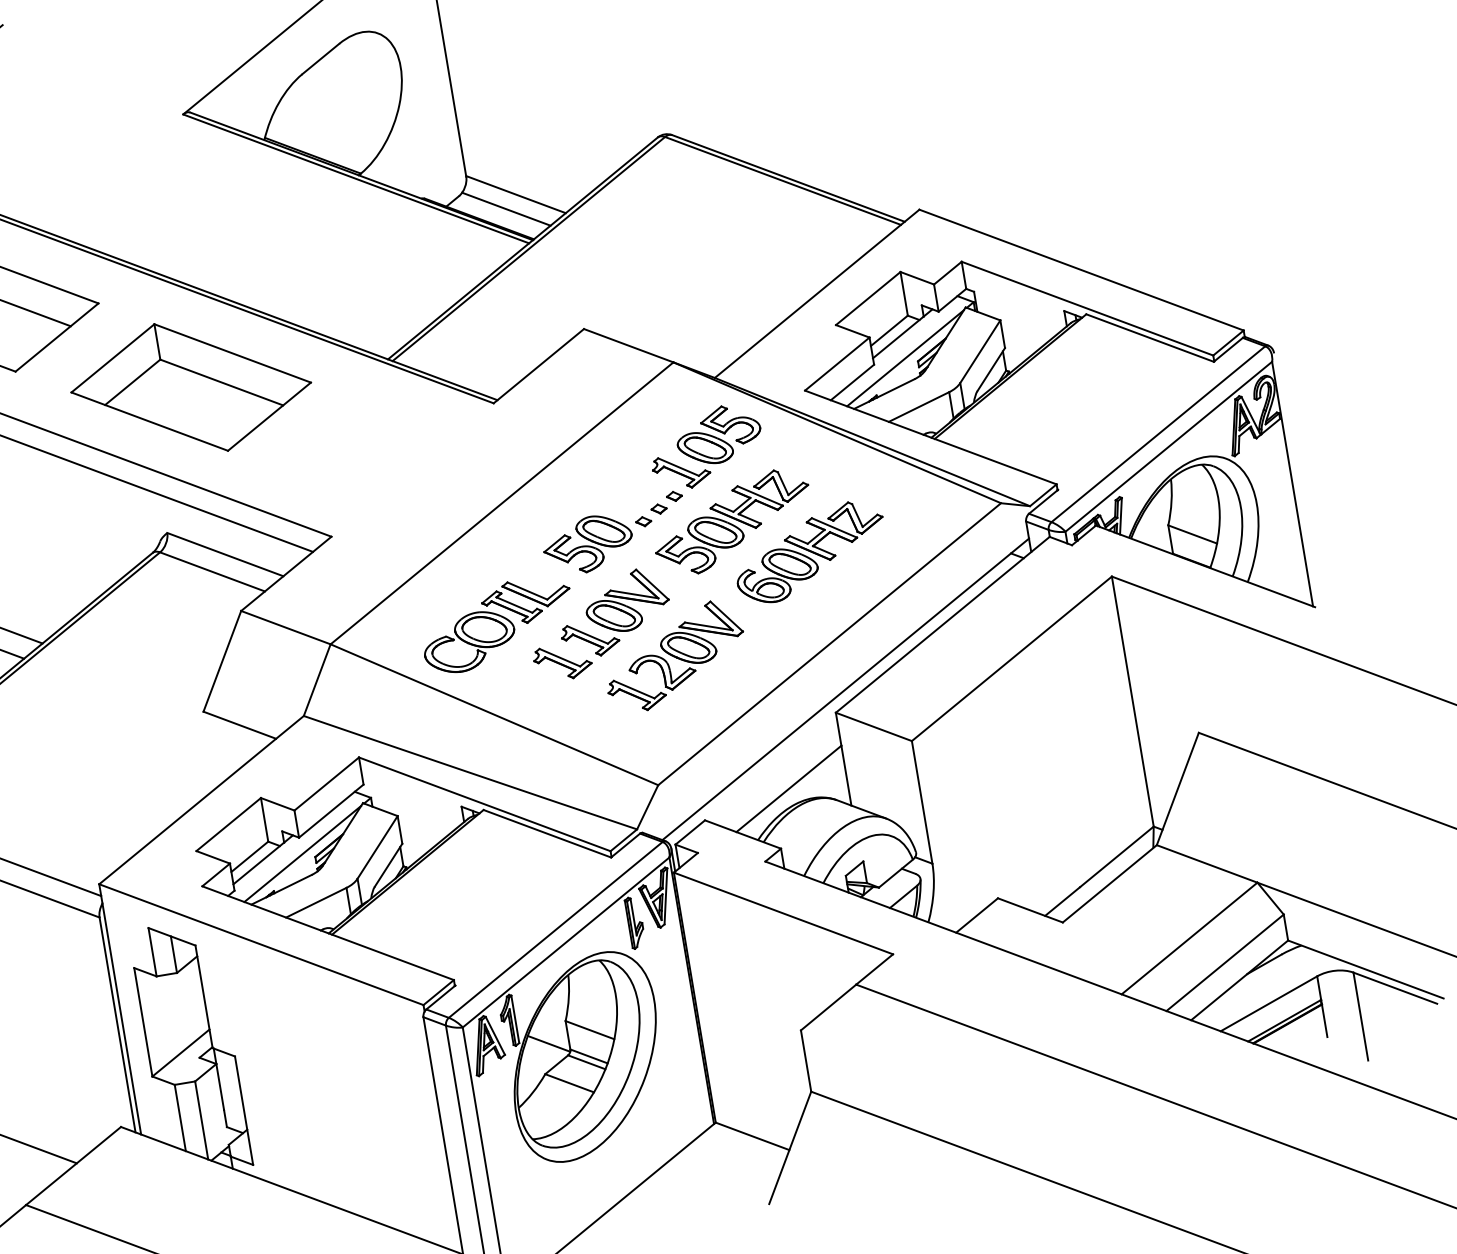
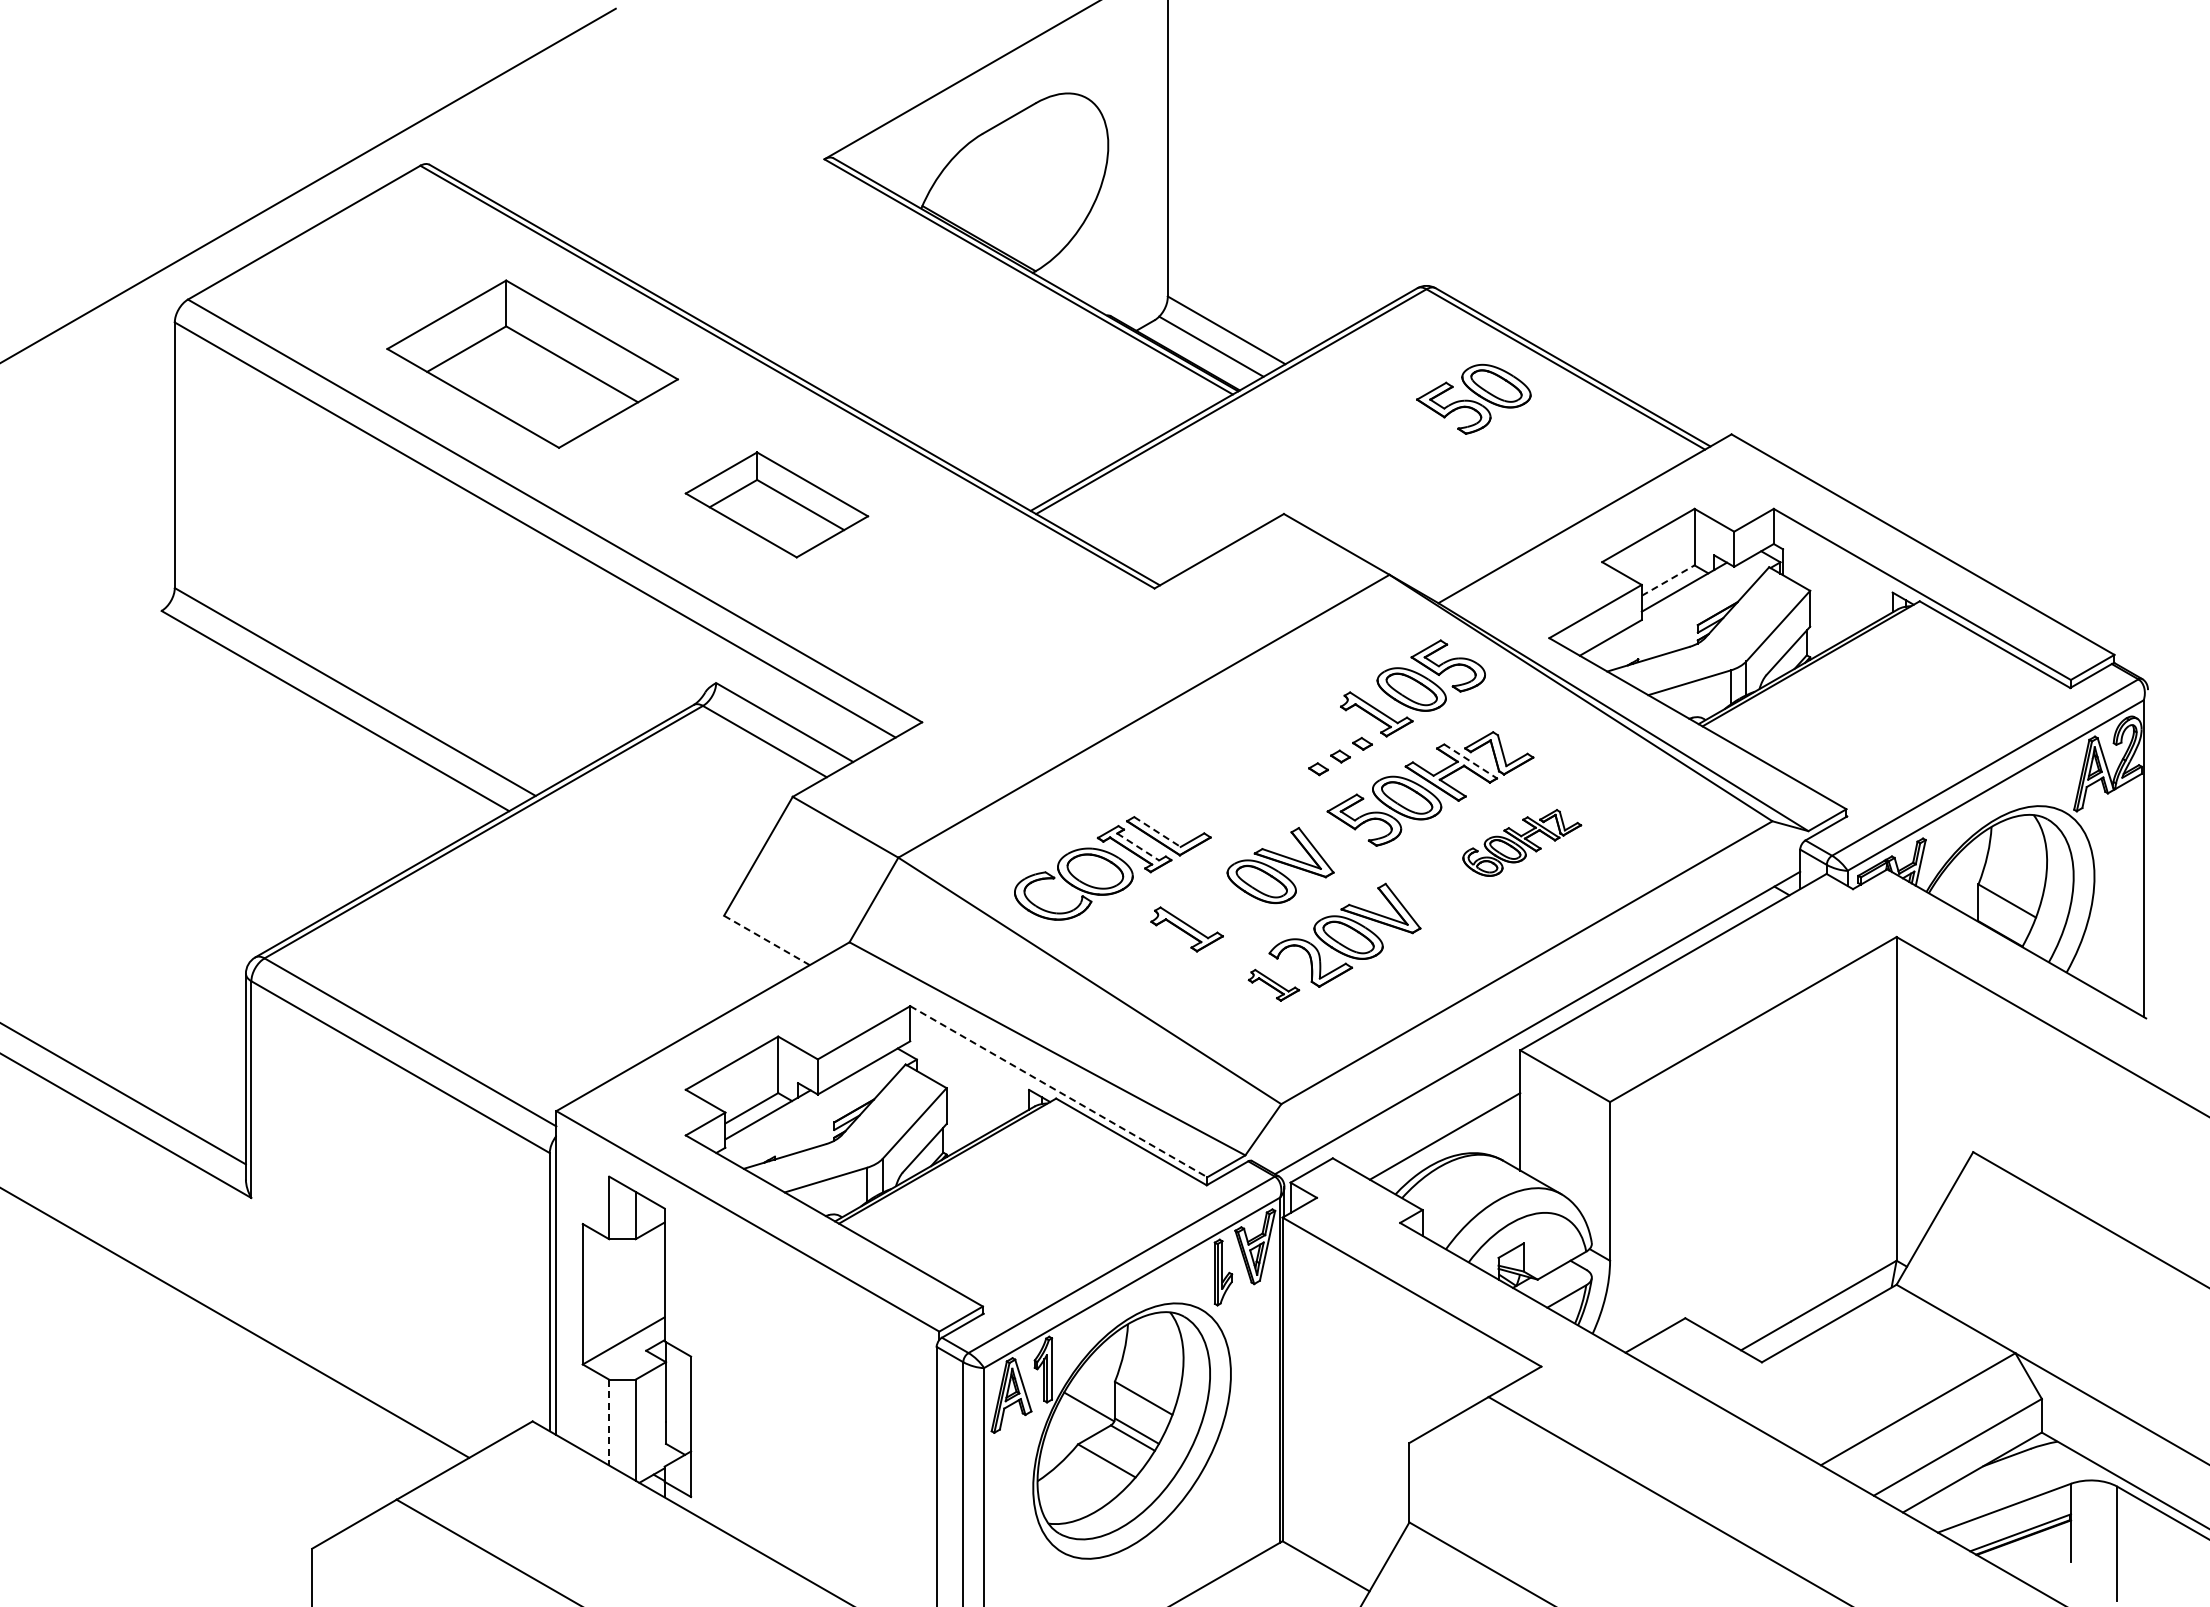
line: (889, 330) -> (1668, 580), solid -> dashed
line: (905, 358) -> (1682, 618), removed
part: (190, 387) -> (776, 504), size x0.6
line: (760, 495) -> (1471, 761), solid -> dashed
part: (587, 543) -> (1473, 398), moved
part: (810, 551) -> (1522, 842), size x0.6
line: (527, 591) -> (1157, 832), solid -> dashed
line: (514, 604) -> (1138, 846), solid -> dashed
part: (590, 639) -> (1226, 906), removed
part: (636, 694) -> (1273, 985), size x0.7
line: (239, 725) -> (766, 940), solid -> dashed
line: (485, 804) -> (1059, 1091), solid -> dashed
line: (302, 853) -> (818, 1115), removed
line: (180, 1117) -> (609, 1422), solid -> dashed

